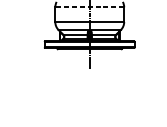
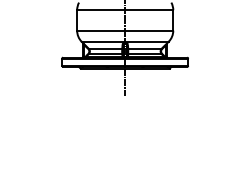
line: (89, 7) -> (124, 10), dashed -> solid

